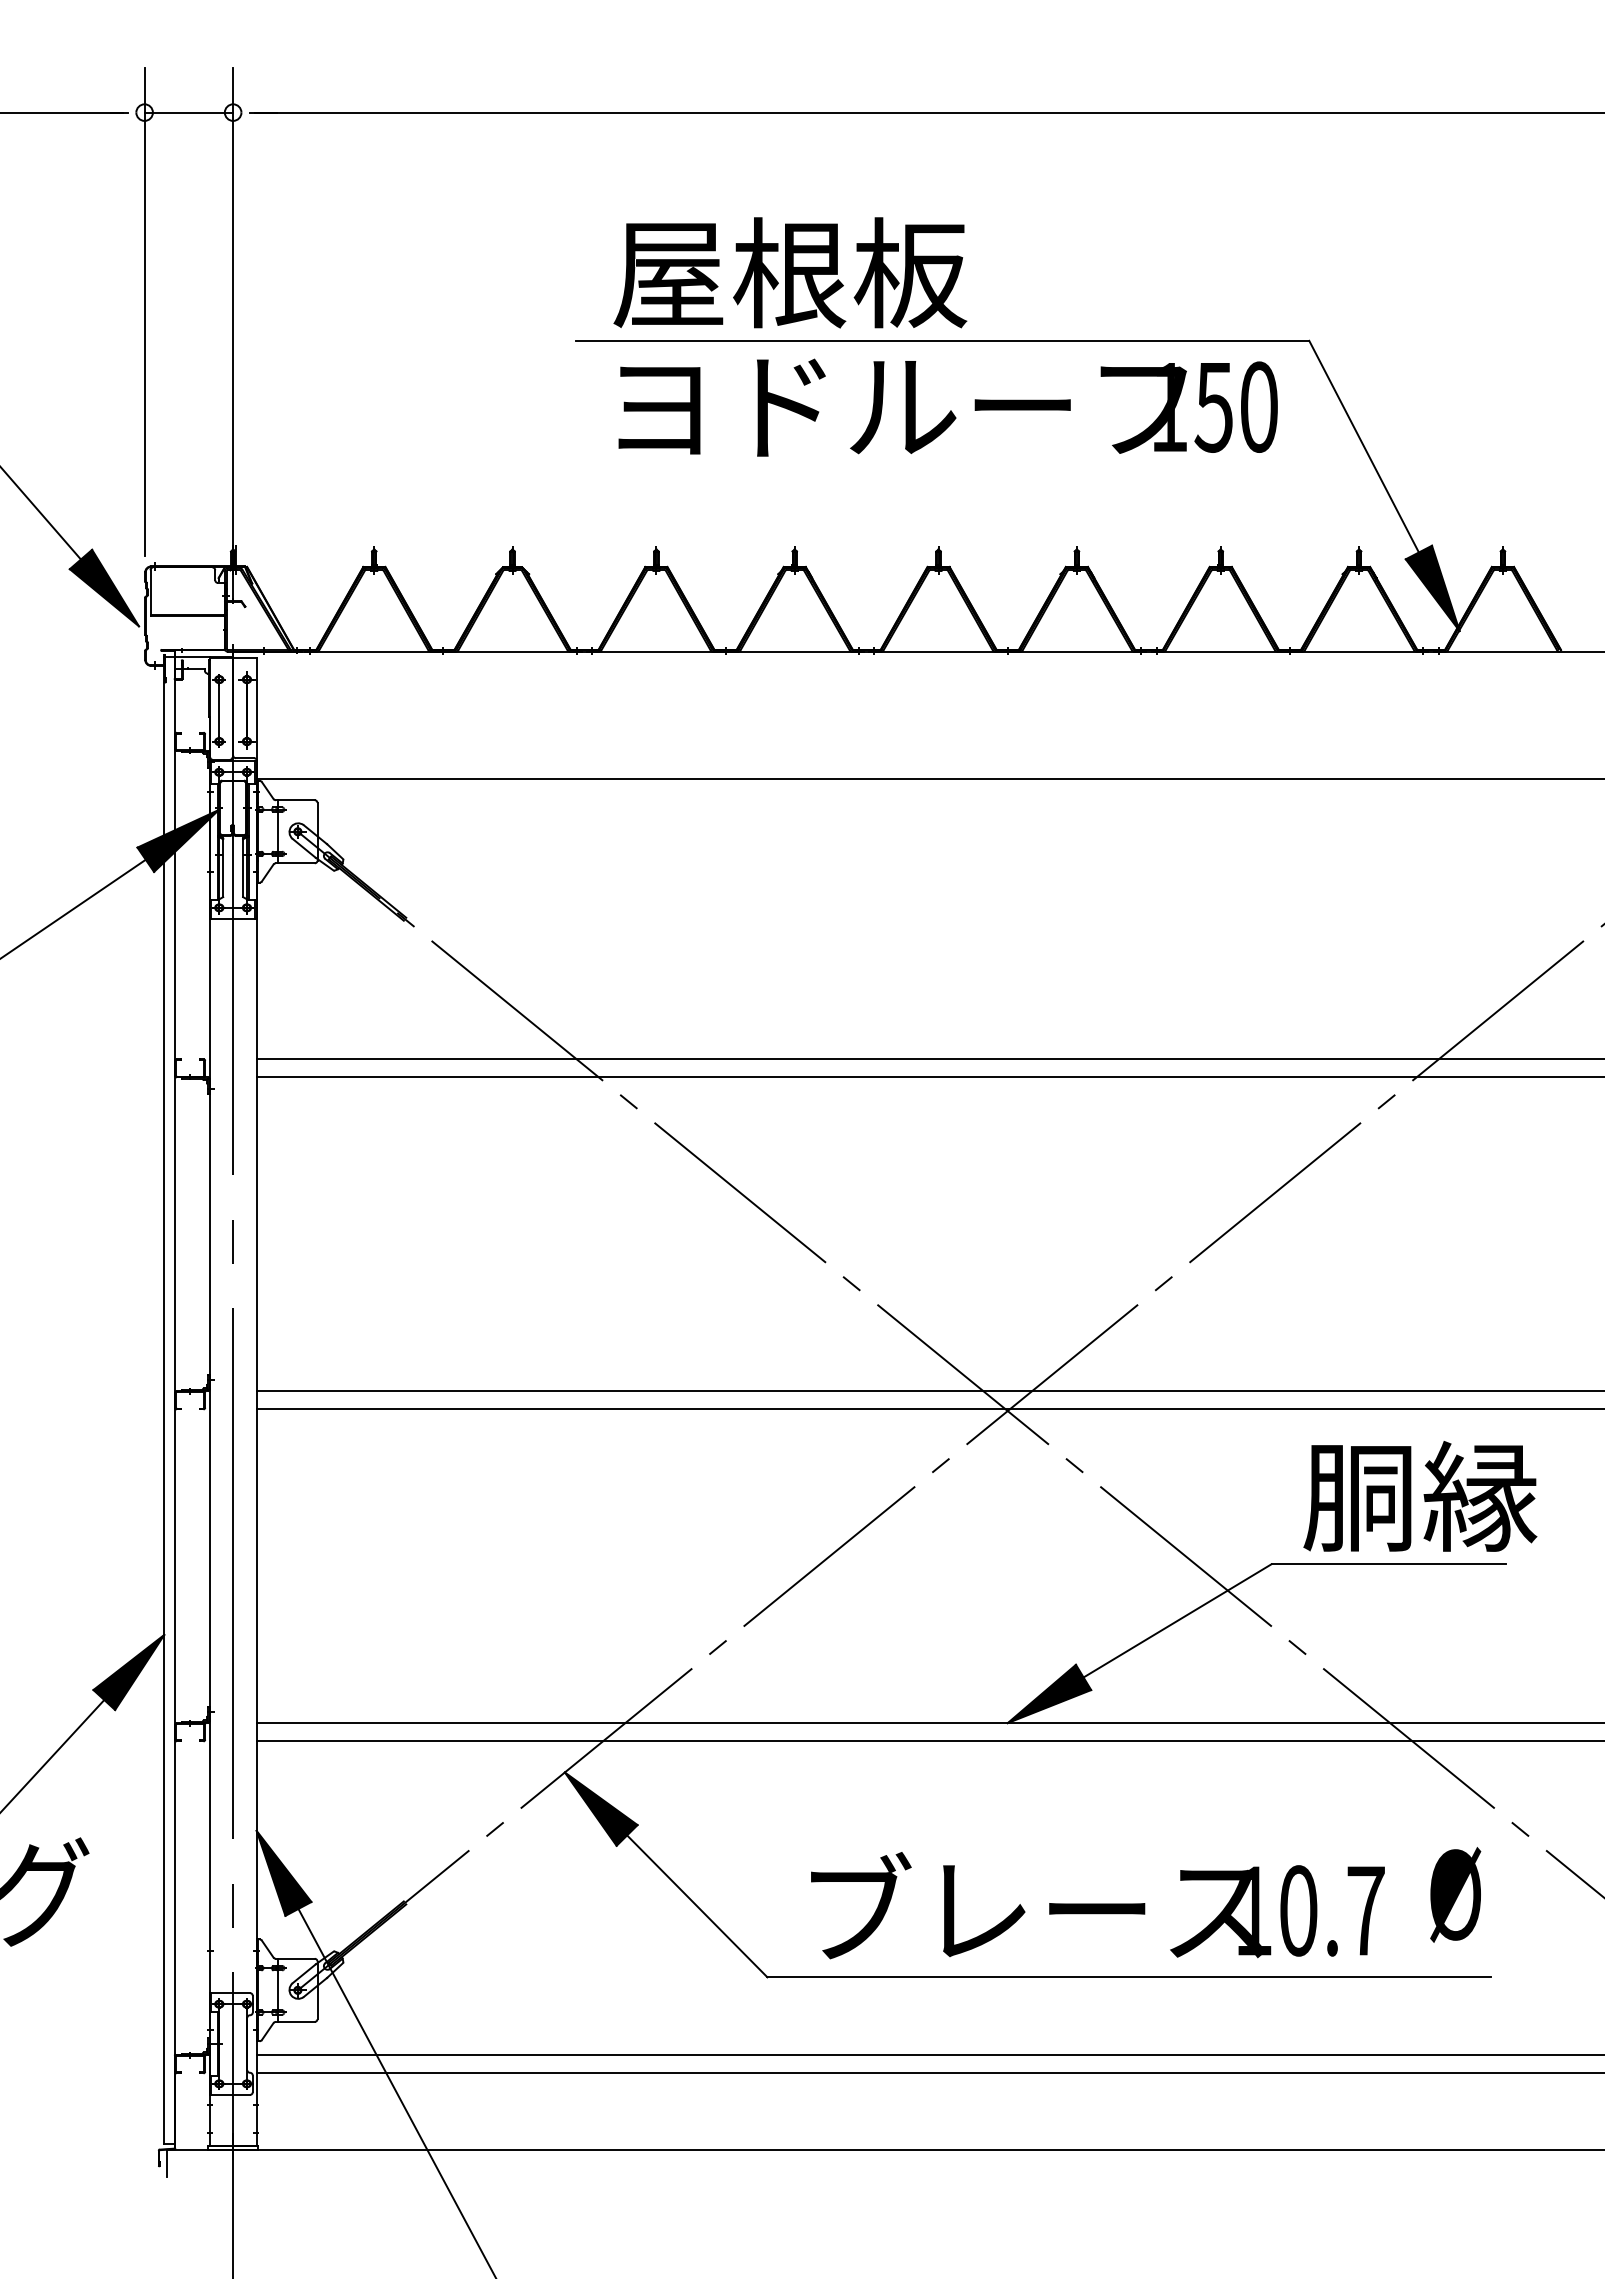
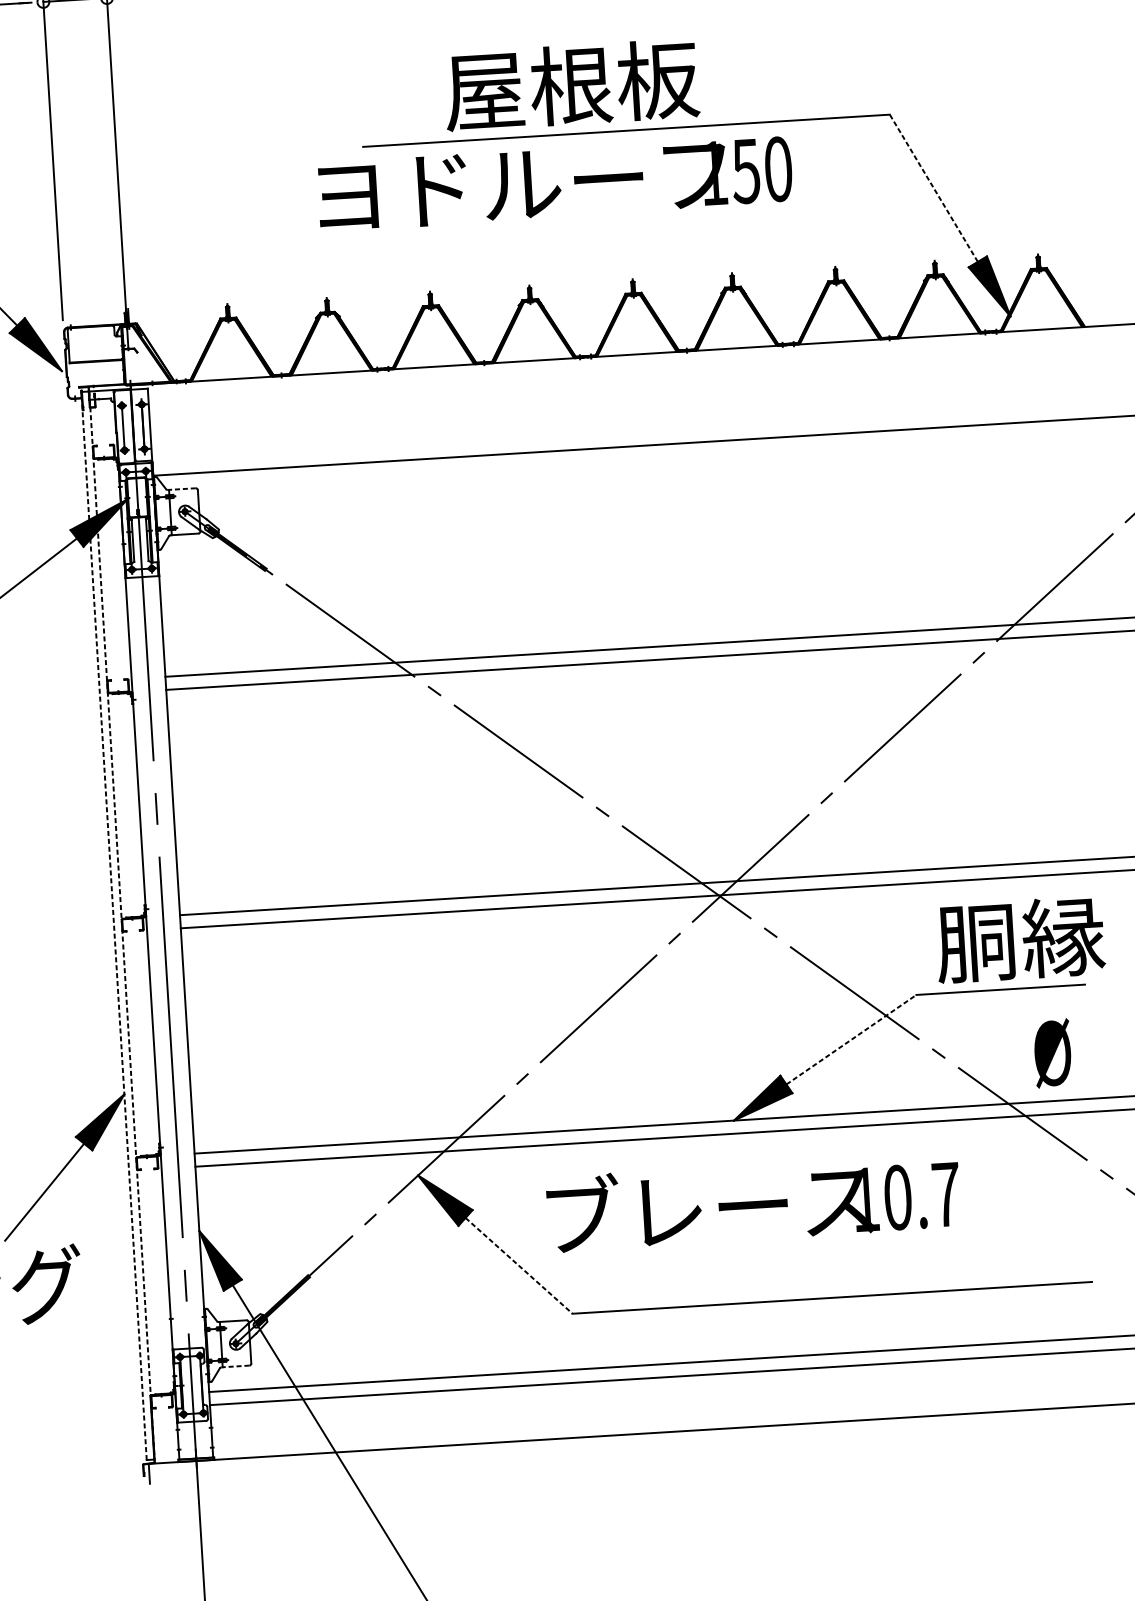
text: (790, 272) -> (571, 84), moved
text: (947, 407) -> (554, 183), moved
line: (1363, 446) -> (933, 188), solid -> dashed
line: (294, 800) -> (181, 489), solid -> dashed
line: (164, 1400) -> (114, 925), solid -> dashed
line: (175, 1400) -> (122, 925), solid -> dashed
line: (1177, 1620) -> (851, 1039), solid -> dashed
text: (1455, 1894) -> (1052, 1053), moved
text: (1097, 1905) -> (753, 1202), moved
line: (697, 1906) -> (519, 1265), solid -> dashed
line: (294, 2021) -> (234, 1366), solid -> dashed

